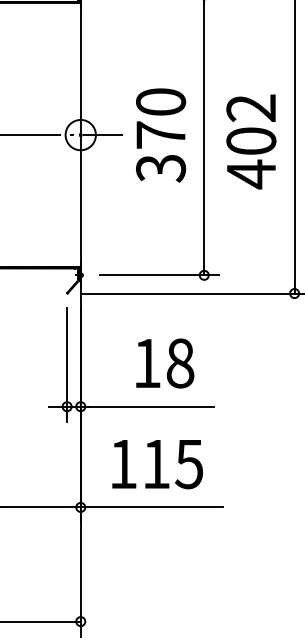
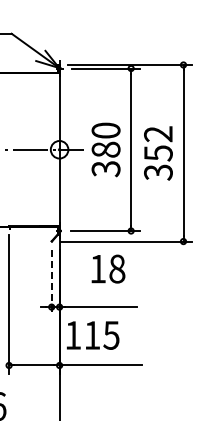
text: (159, 134) -> (105, 149), 370 -> 380
text: (251, 158) -> (158, 163), 402 -> 352
text: (165, 362) -> (108, 268), moved
line: (66, 364) -> (51, 282), solid -> dashed
text: (156, 464) -> (92, 335), moved

